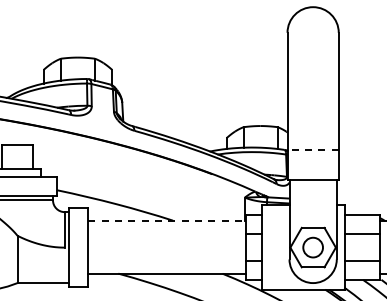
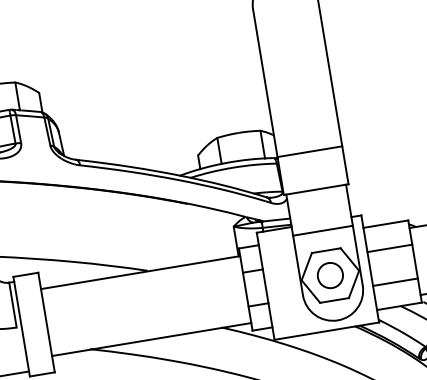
line: (313, 149) -> (310, 151), dashed -> solid
line: (312, 212) -> (322, 231), added
line: (167, 221) -> (140, 273), dashed -> solid

